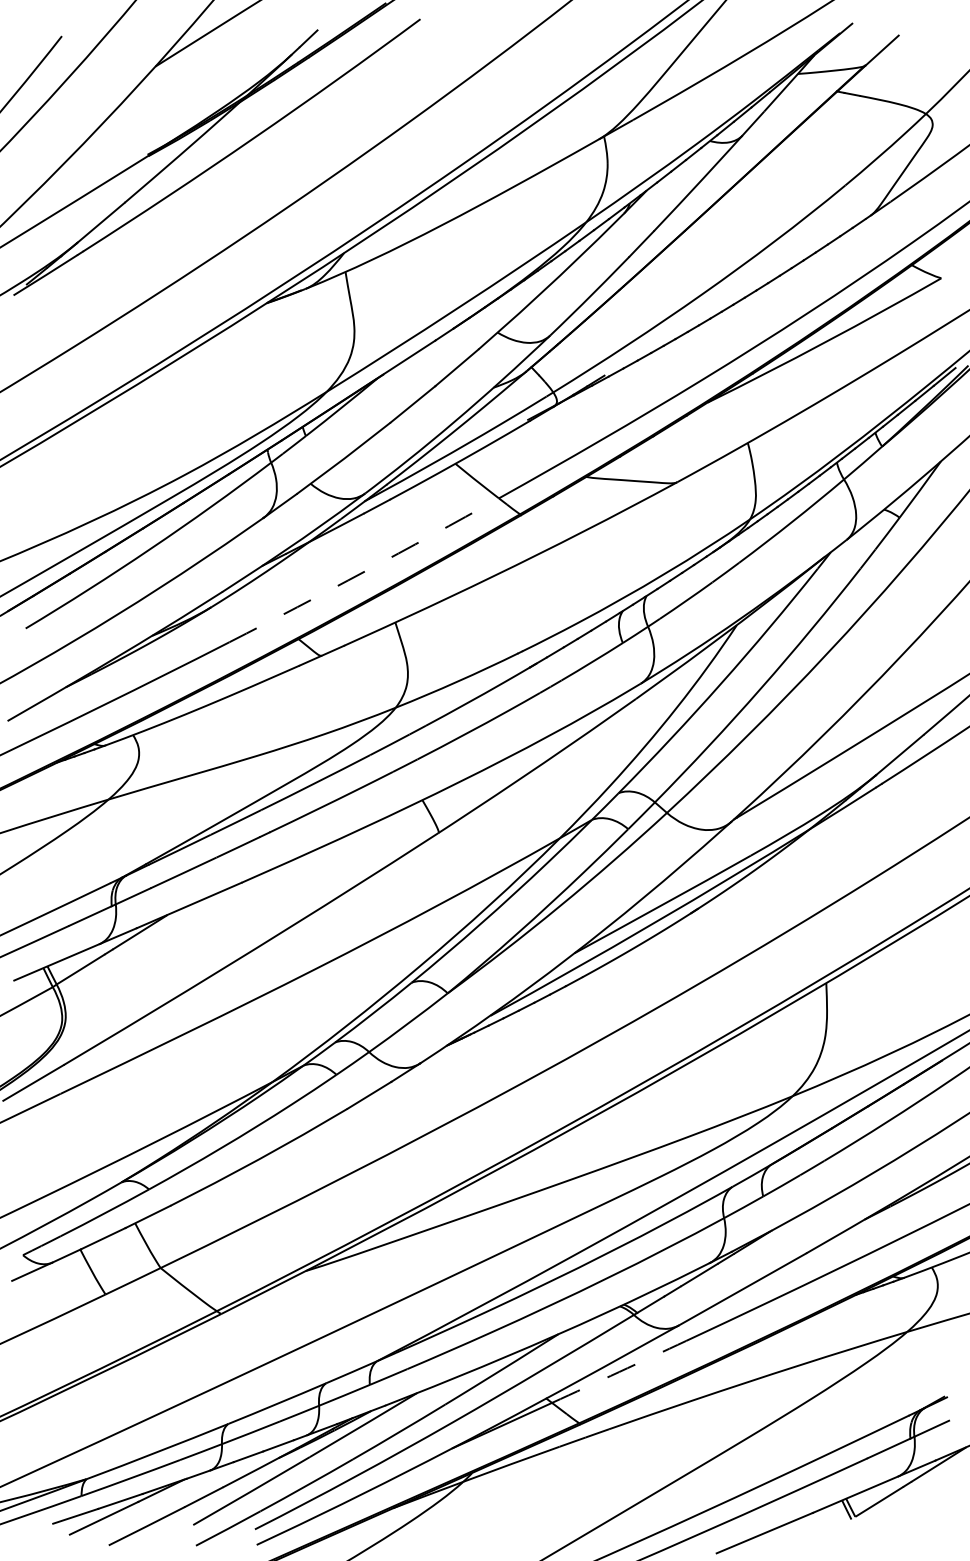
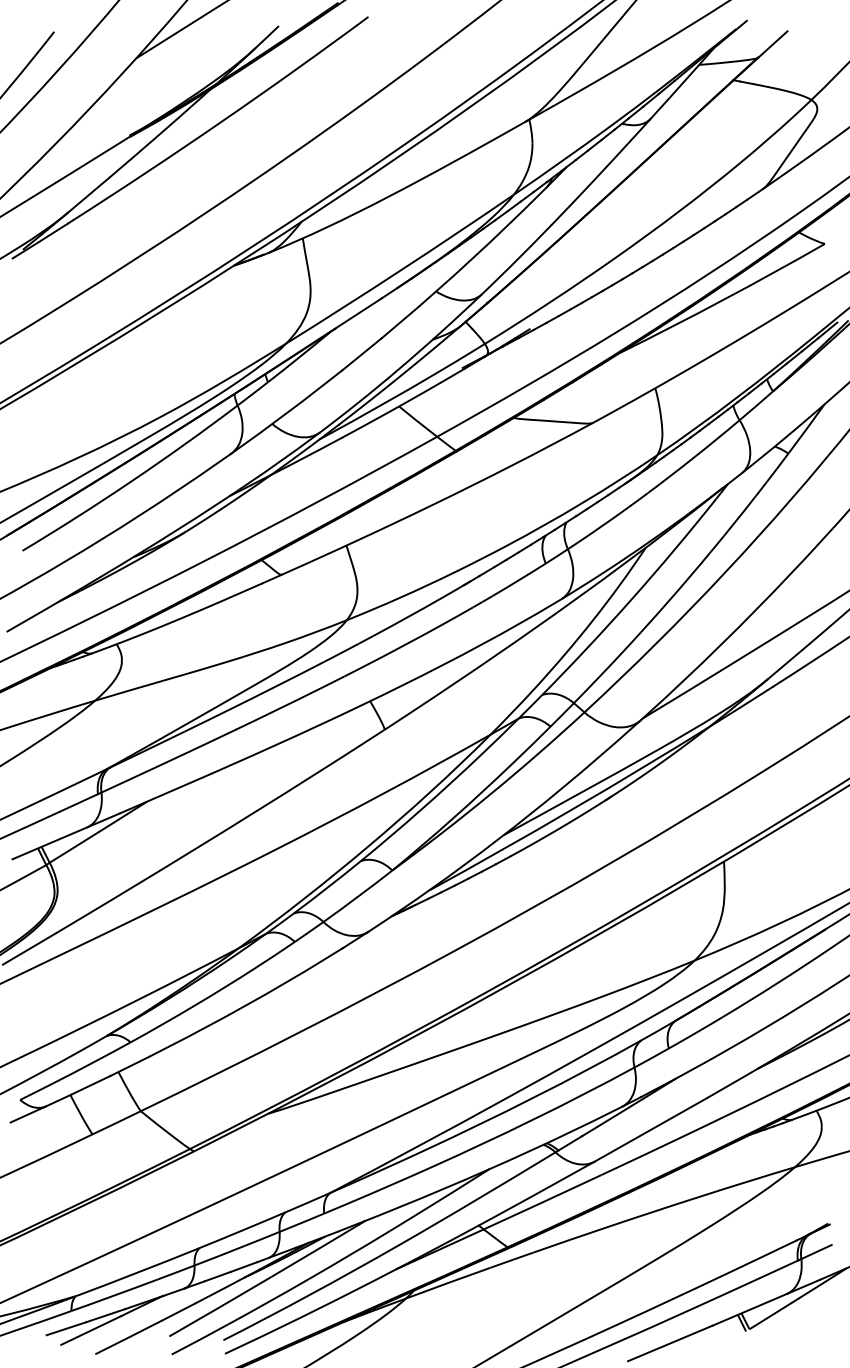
arc: (364, 571) -> (319, 500), dashed -> solid
arc: (619, 1372) -> (542, 1202), dashed -> solid

